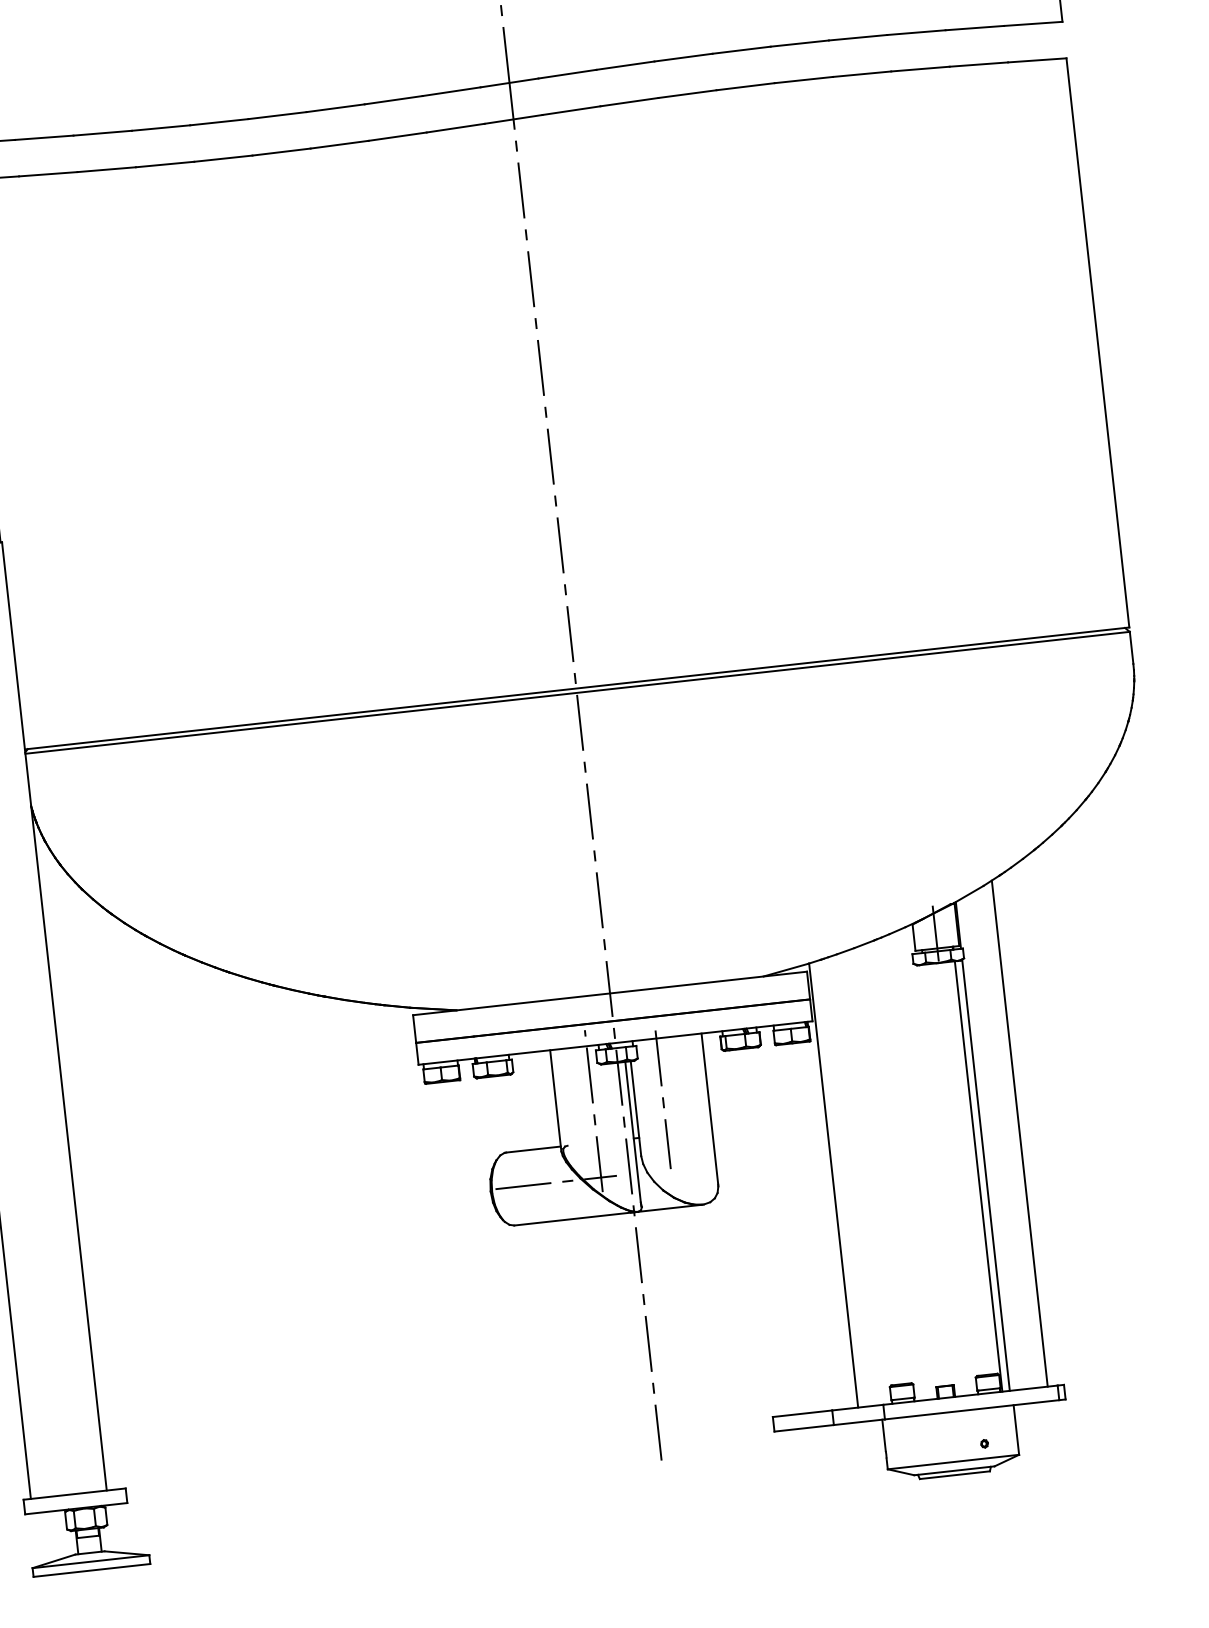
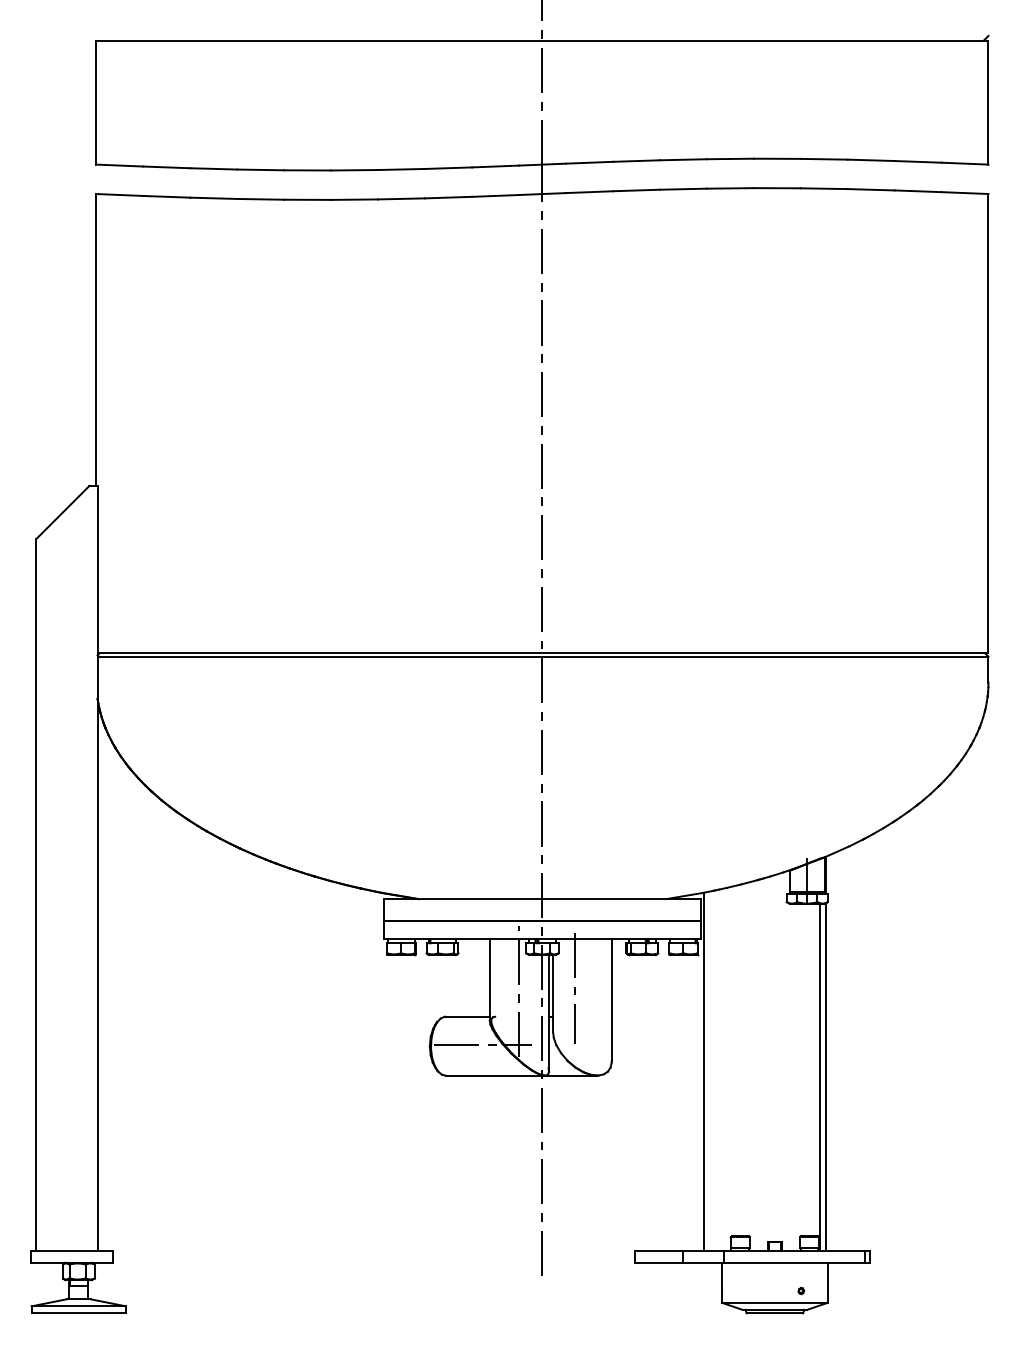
line: (1019, 1133) -> (856, 1046), removed

